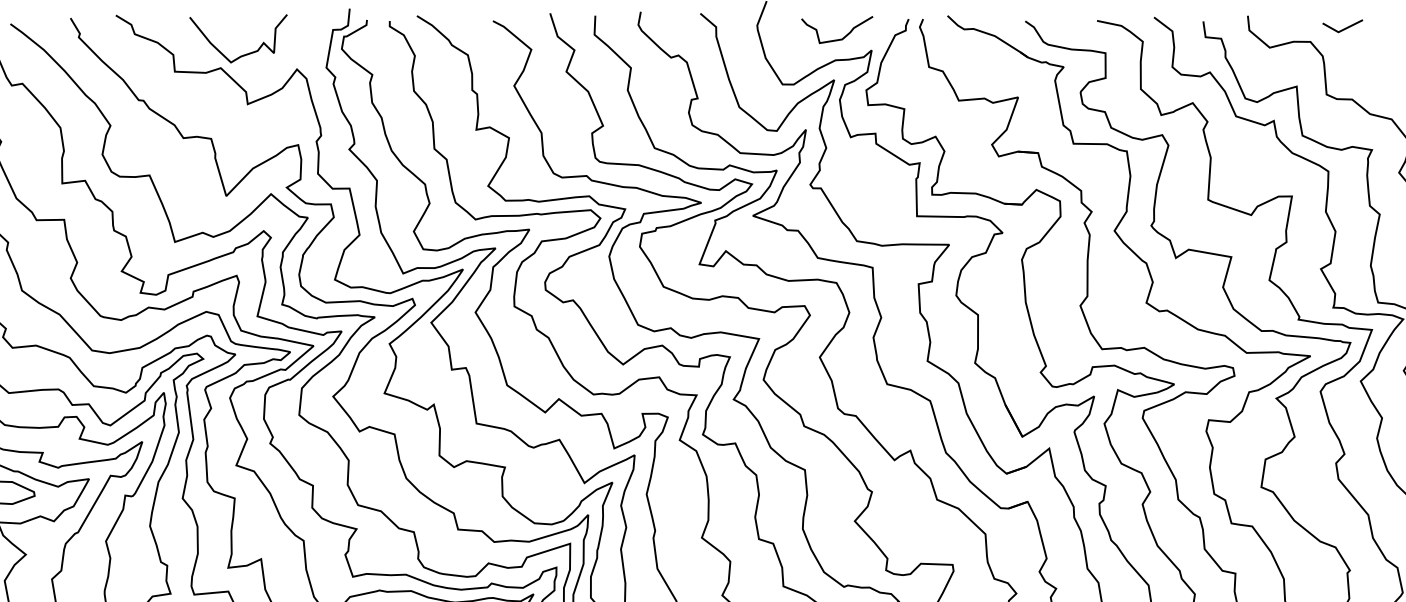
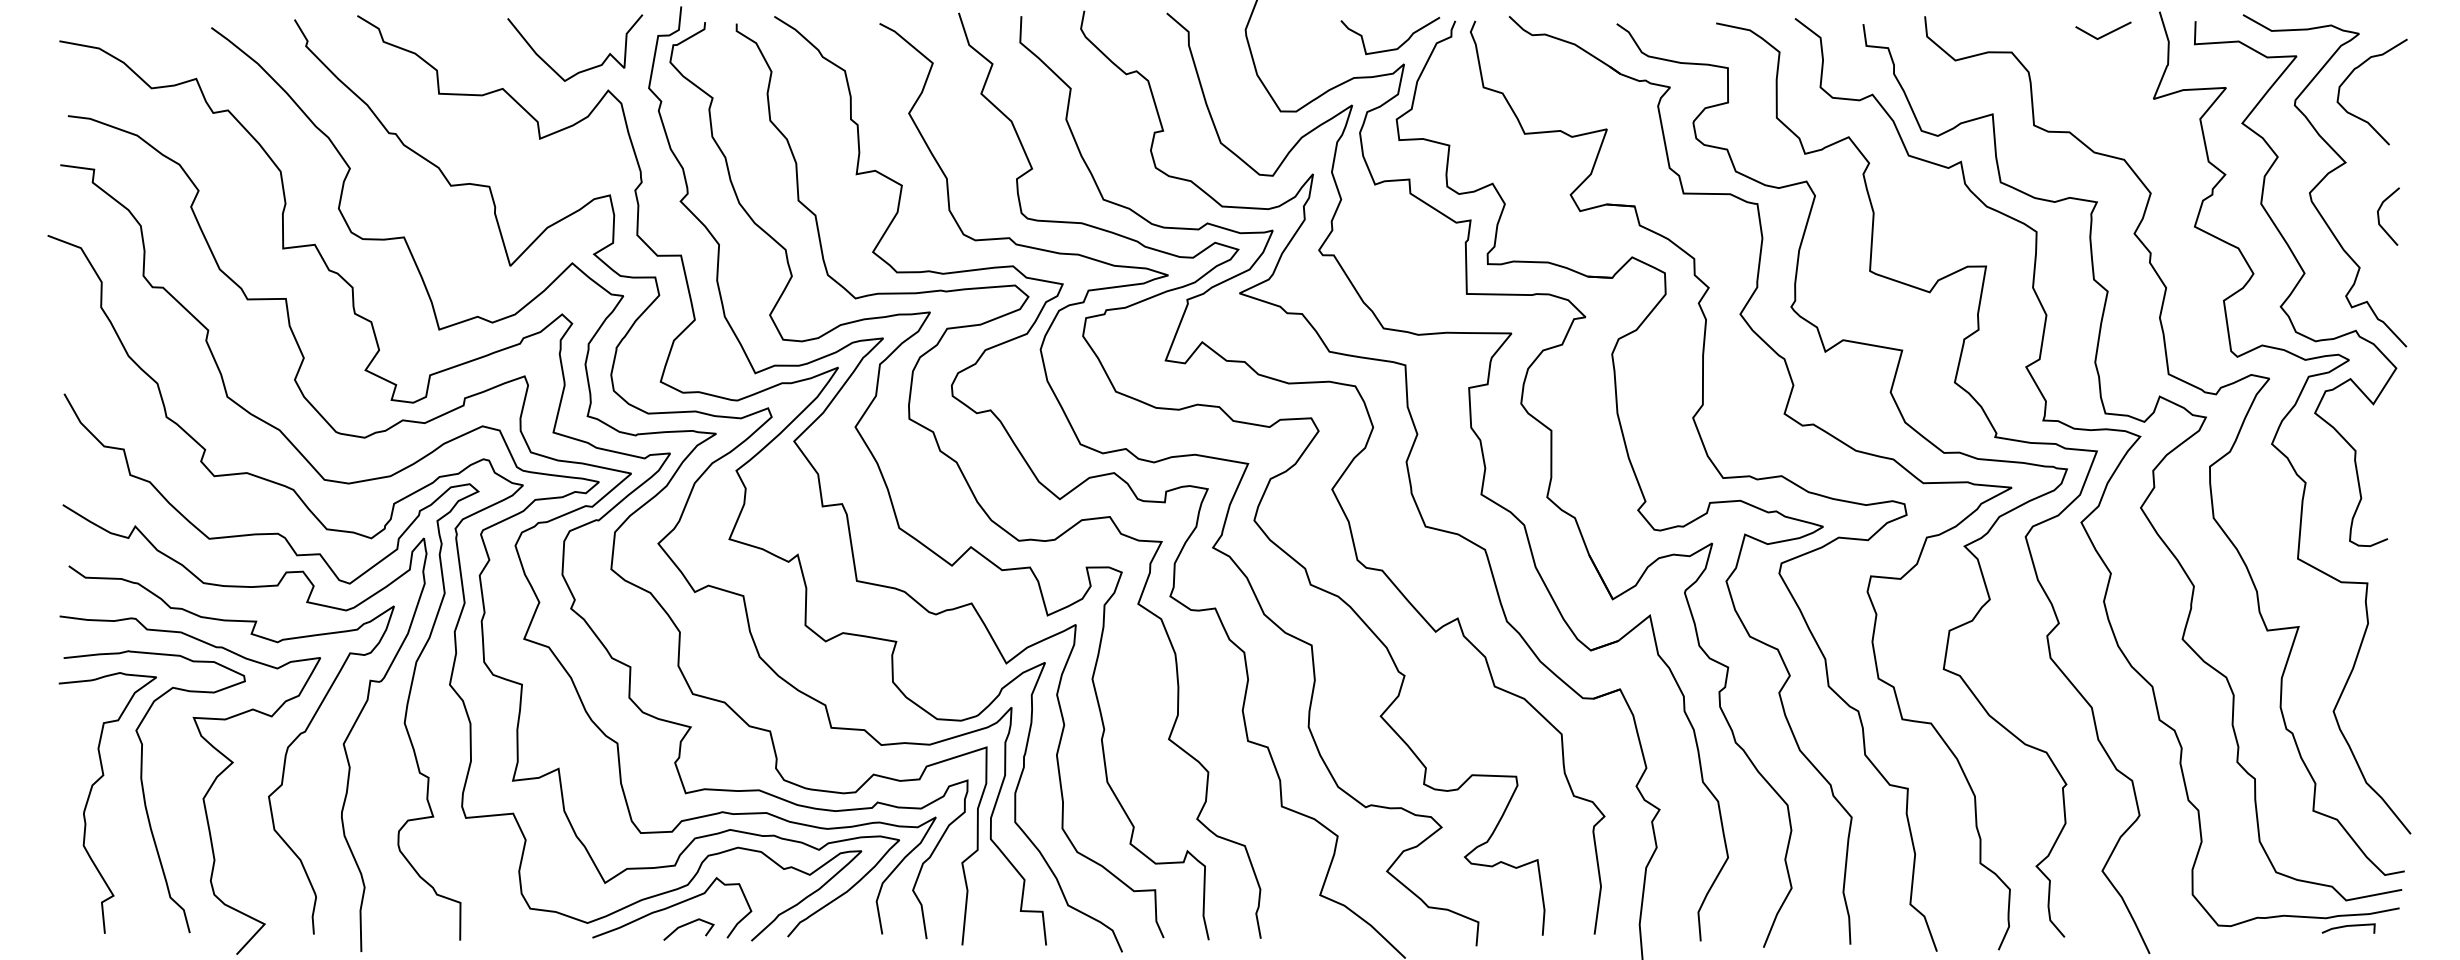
line: (1343, 28) -> (2104, 34), moved
curve: (839, 39) -> (1393, 48), moved
curve: (245, 54) -> (584, 69), moved

